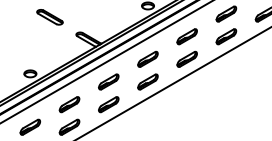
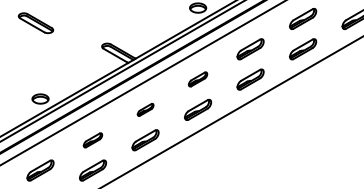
part: (49, 17) -> (35, 23), moved
part: (147, 58) -> (197, 78), size x0.7
part: (108, 81) -> (145, 109), size x0.6
part: (69, 104) -> (92, 140), size x0.7

